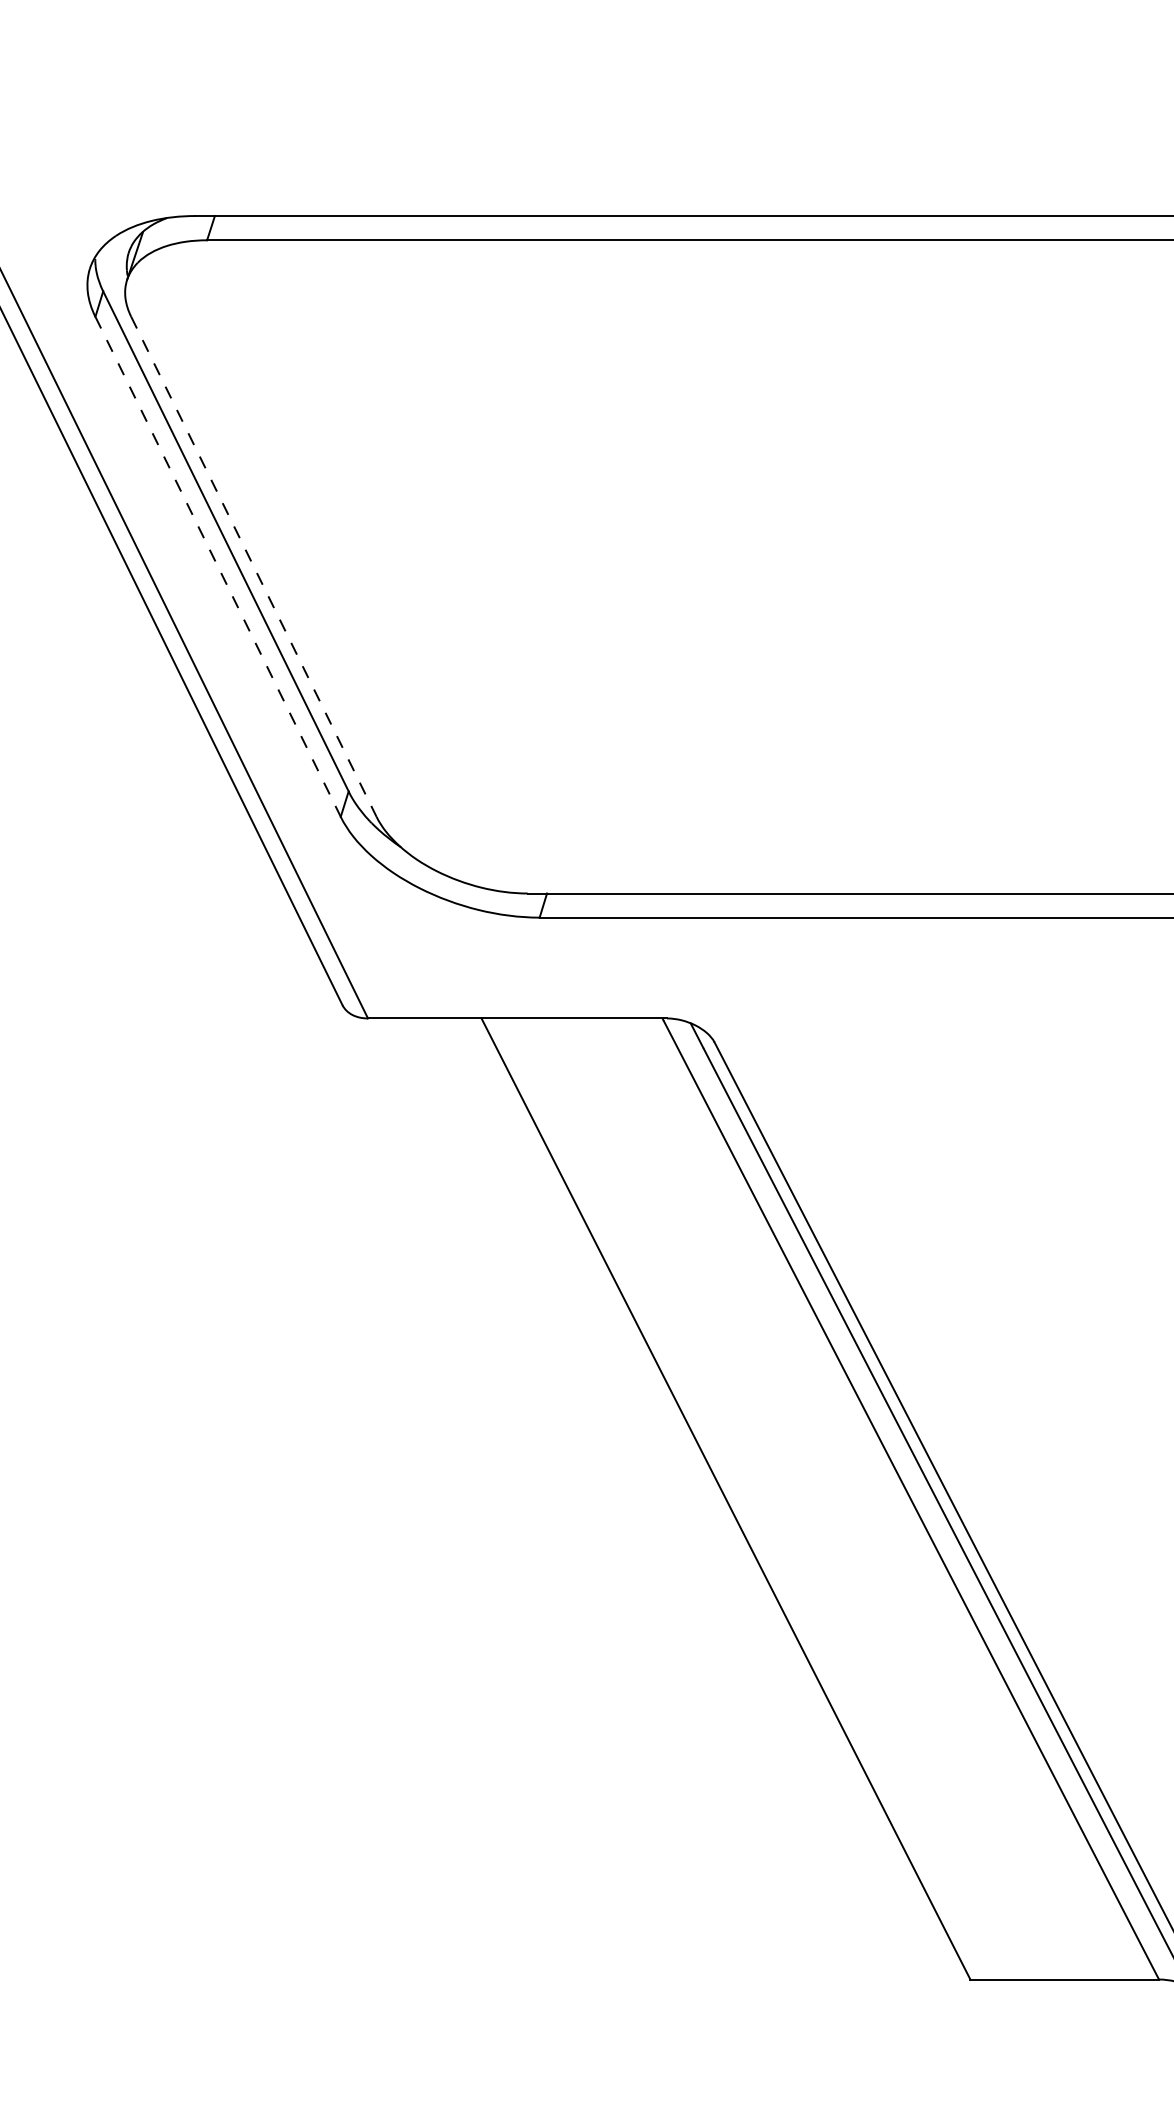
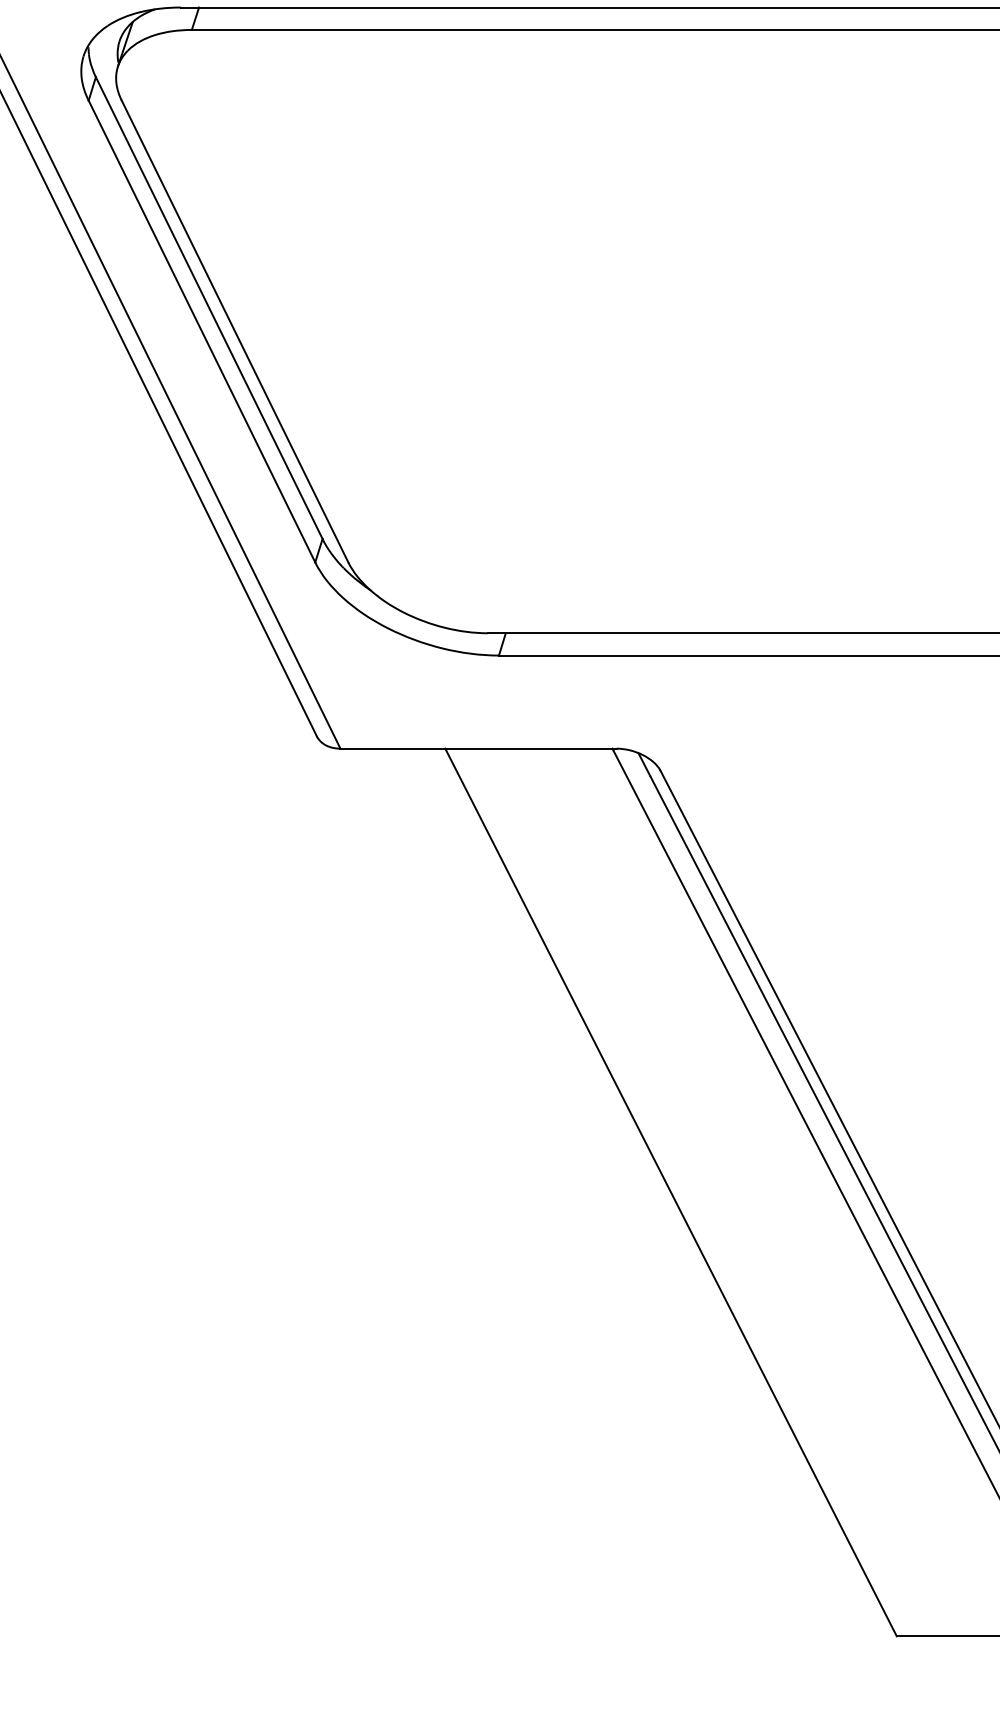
line: (218, 567) -> (202, 332), dashed -> solid
line: (254, 567) -> (235, 332), dashed -> solid

